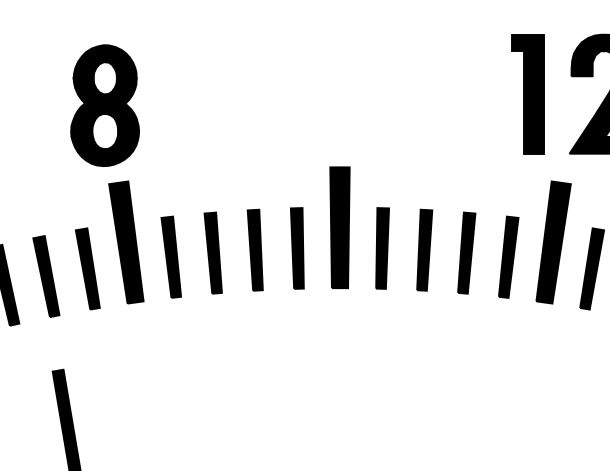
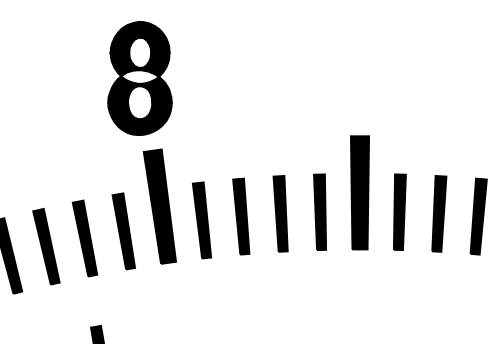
fill: (105, 103) -> (140, 76), removed

